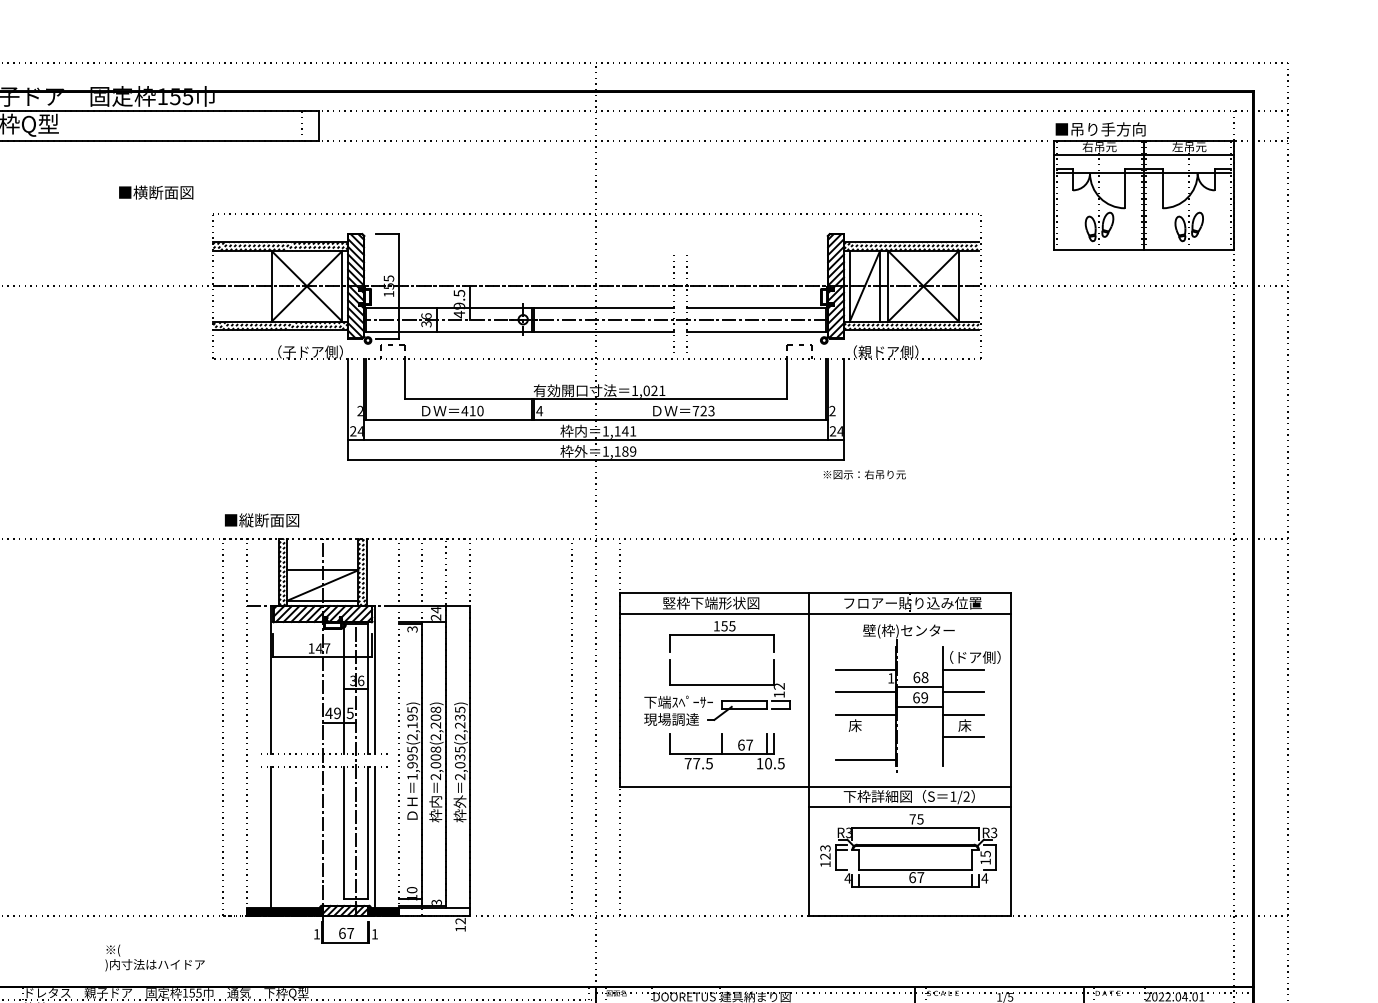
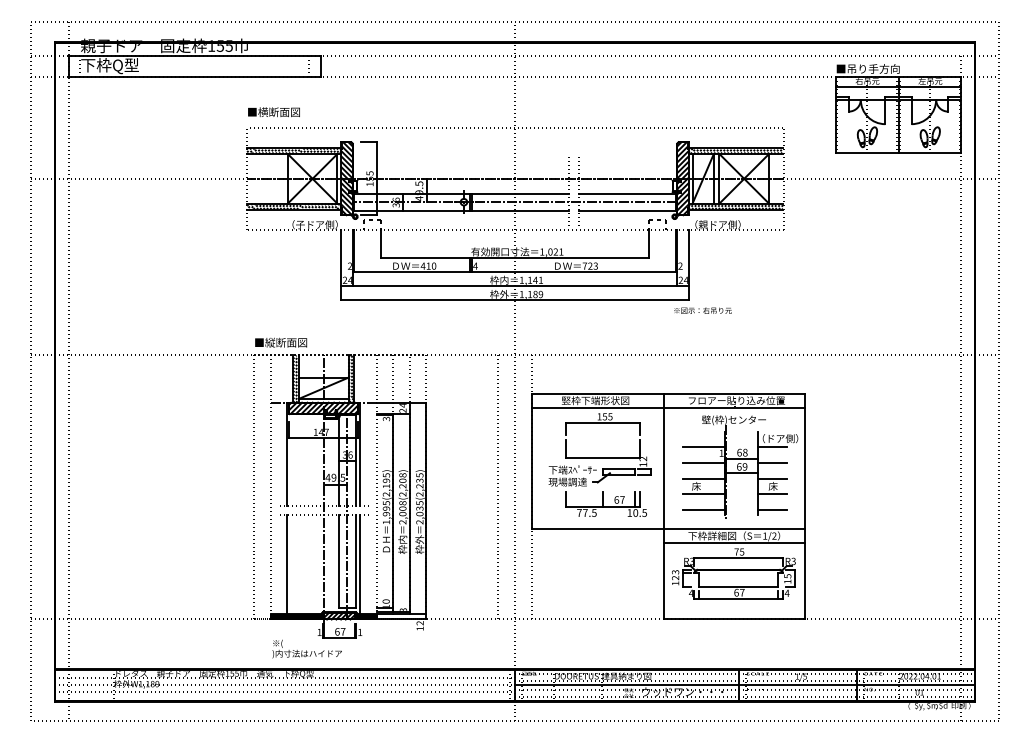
text: (155, 193) -> (273, 112), moved
line: (865, 737) -> (703, 494), added
line: (962, 760) -> (771, 510), added
text: (153, 957) -> (306, 648), moved

